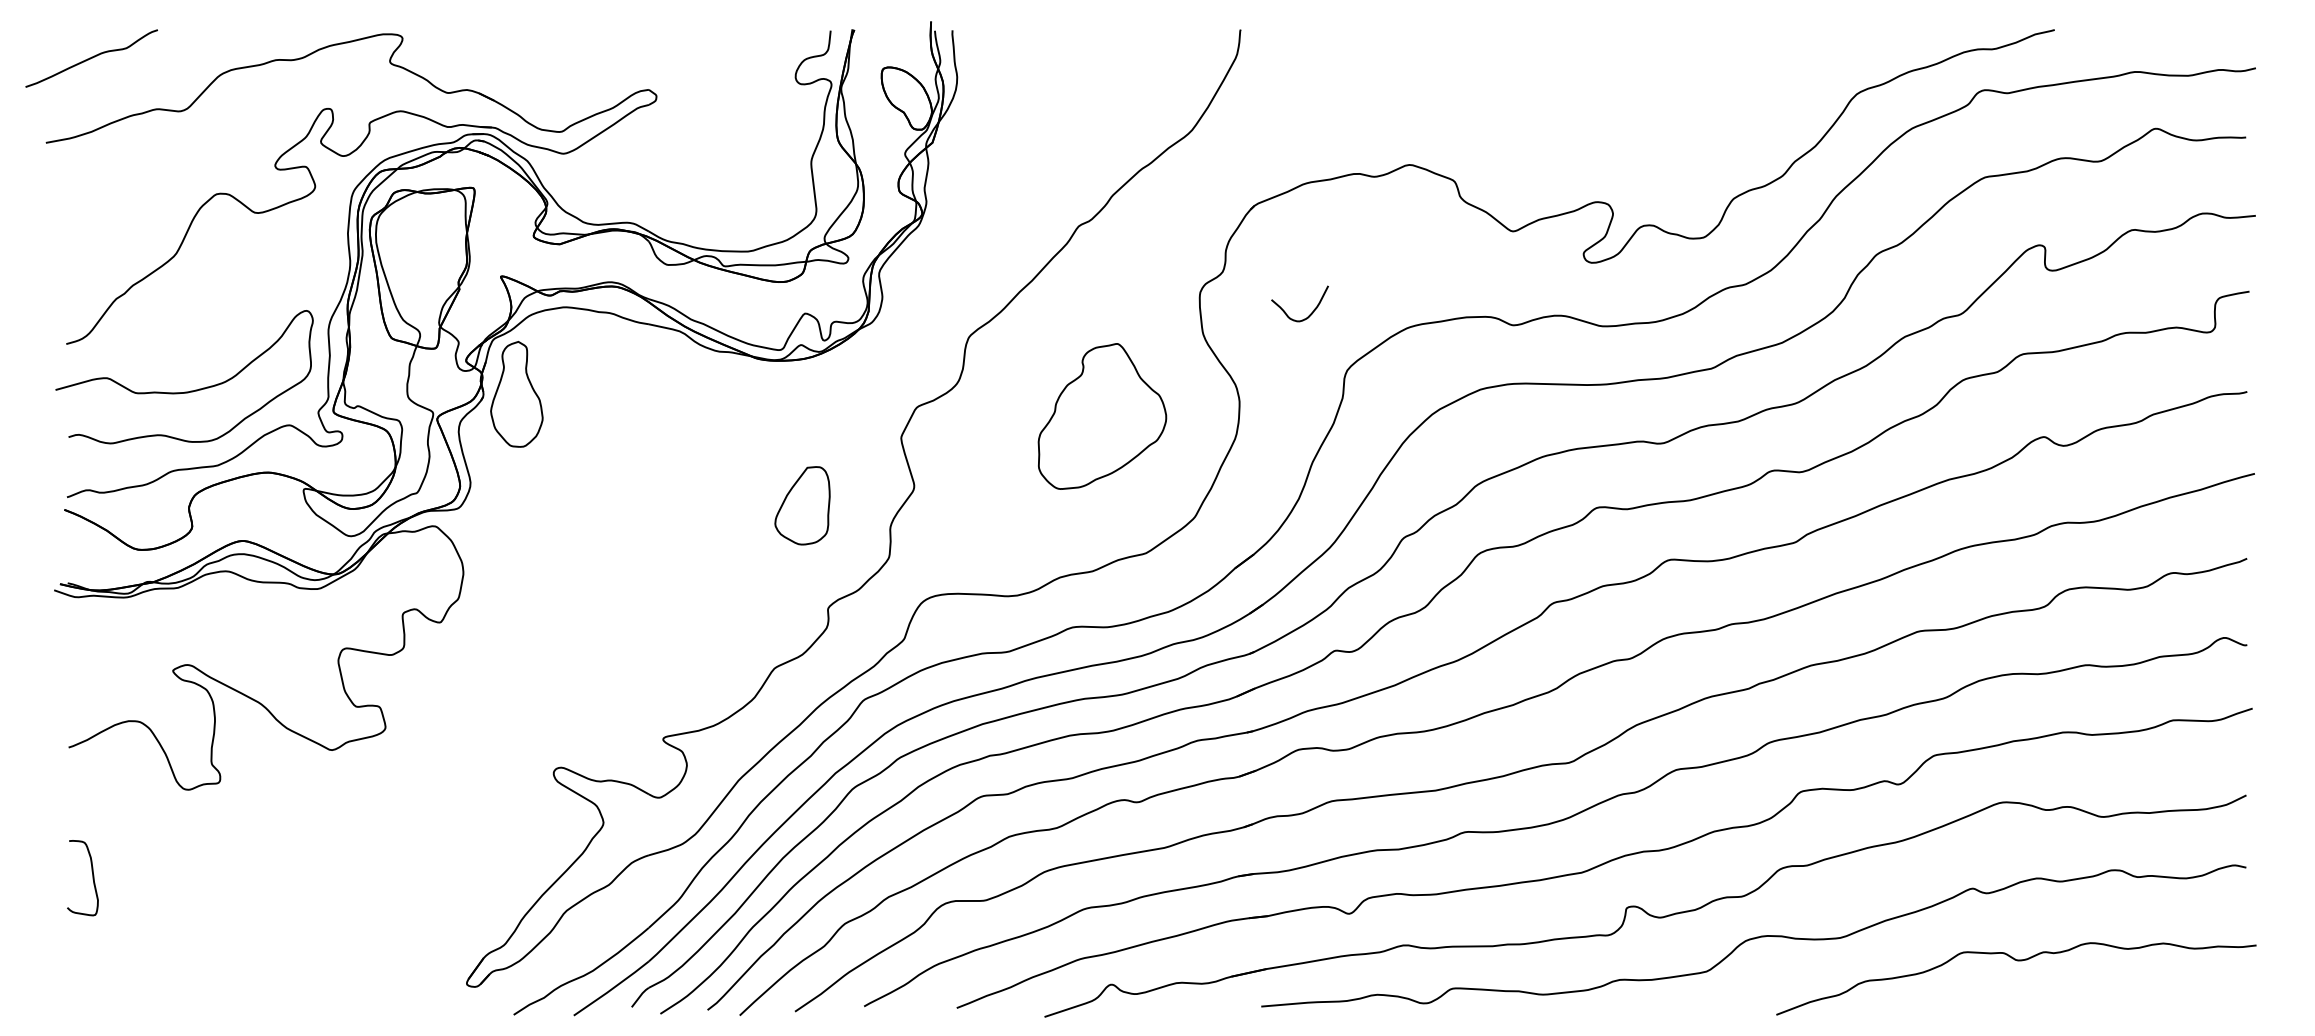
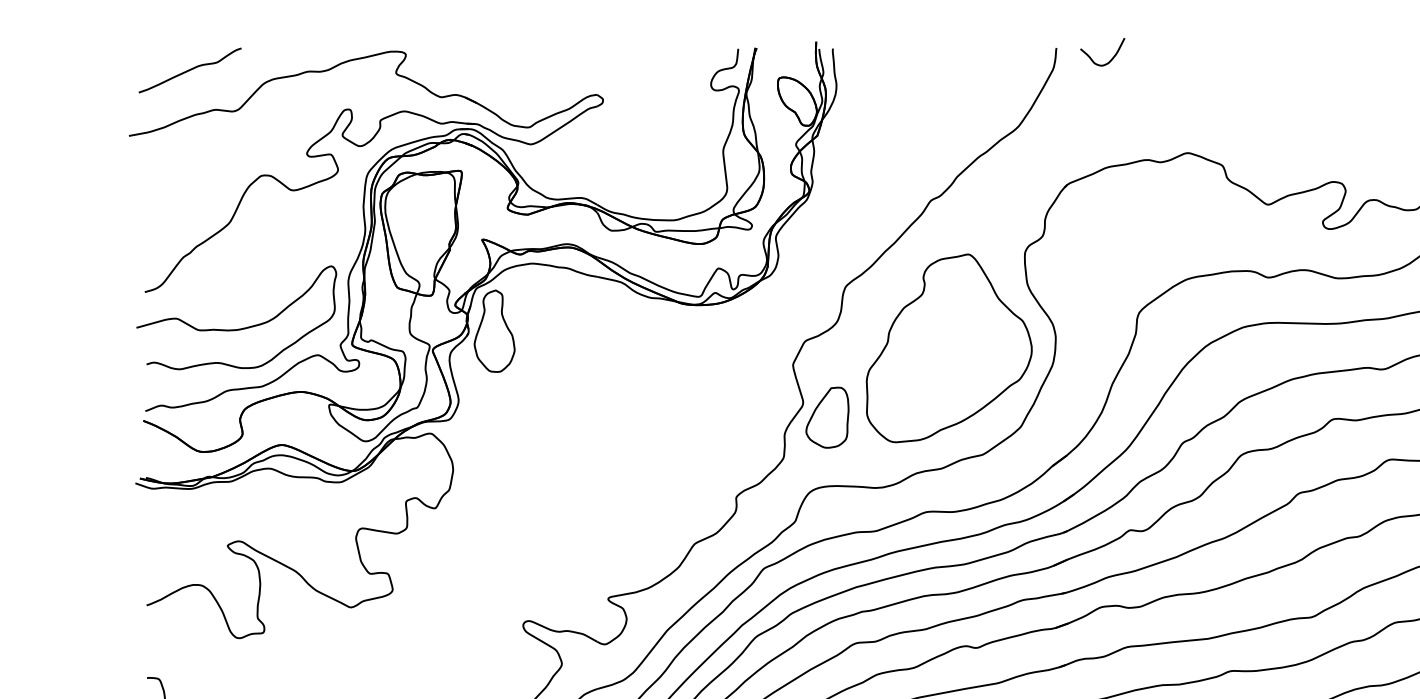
curve: (91, 58) -> (190, 70), moved
curve: (1310, 313) -> (1110, 59), moved
part: (1102, 416) -> (949, 348), size x1.67
part: (802, 505) -> (827, 417), moved

